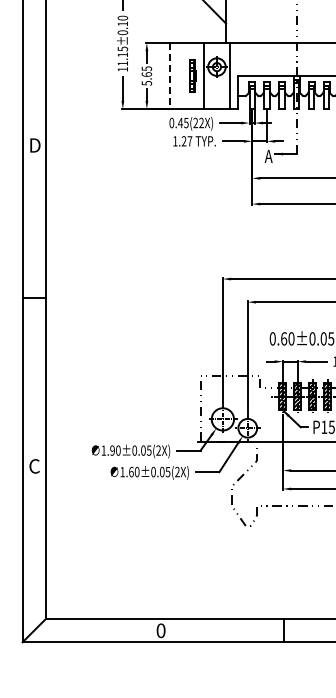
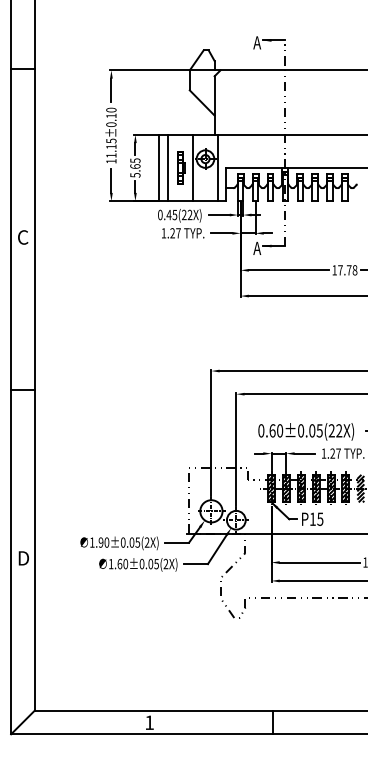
line: (178, 75) -> (167, 167), added
line: (169, 76) -> (158, 168), dashed -> solid
text: (34, 145) -> (23, 237), D -> C
text: (34, 466) -> (23, 558), C -> D
text: (160, 630) -> (149, 722), 0 -> 1

